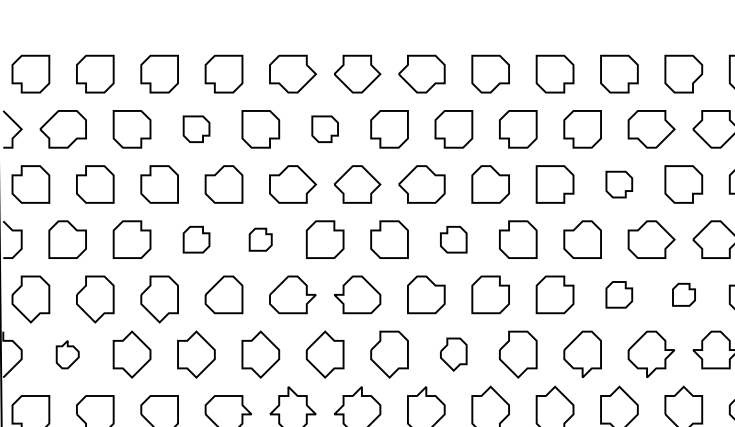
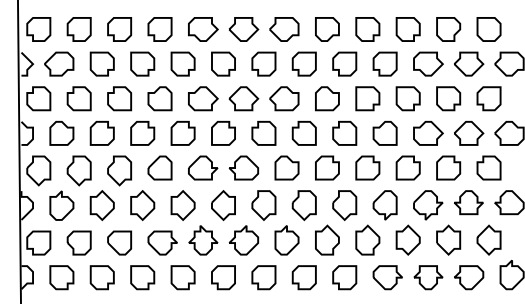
part: (196, 128) -> (142, 63), size x1.43
part: (325, 128) -> (223, 63), size x1.43
part: (618, 184) -> (407, 98), size x1.43
part: (196, 239) -> (142, 133), size x1.43
part: (259, 239) -> (182, 133), size x1.67
part: (452, 239) -> (303, 133), size x1.43
part: (618, 294) -> (407, 167), size x1.43
part: (683, 294) -> (448, 167), size x1.67
part: (67, 354) -> (61, 205), size x1.67
part: (452, 354) -> (303, 205), size x1.43

